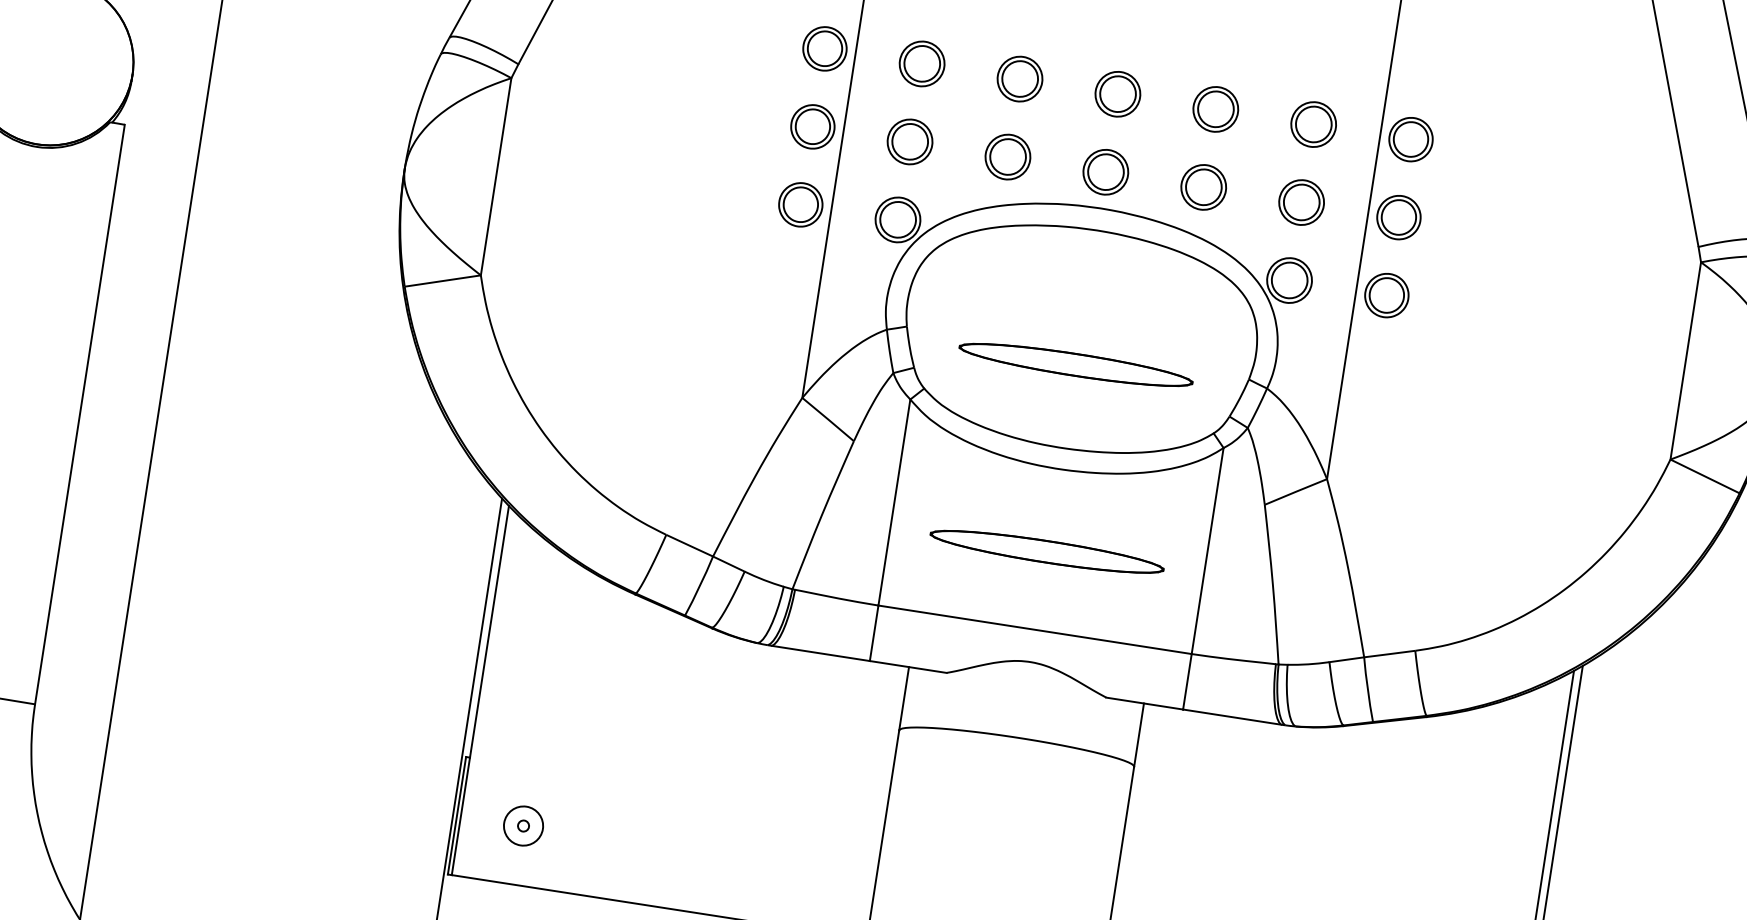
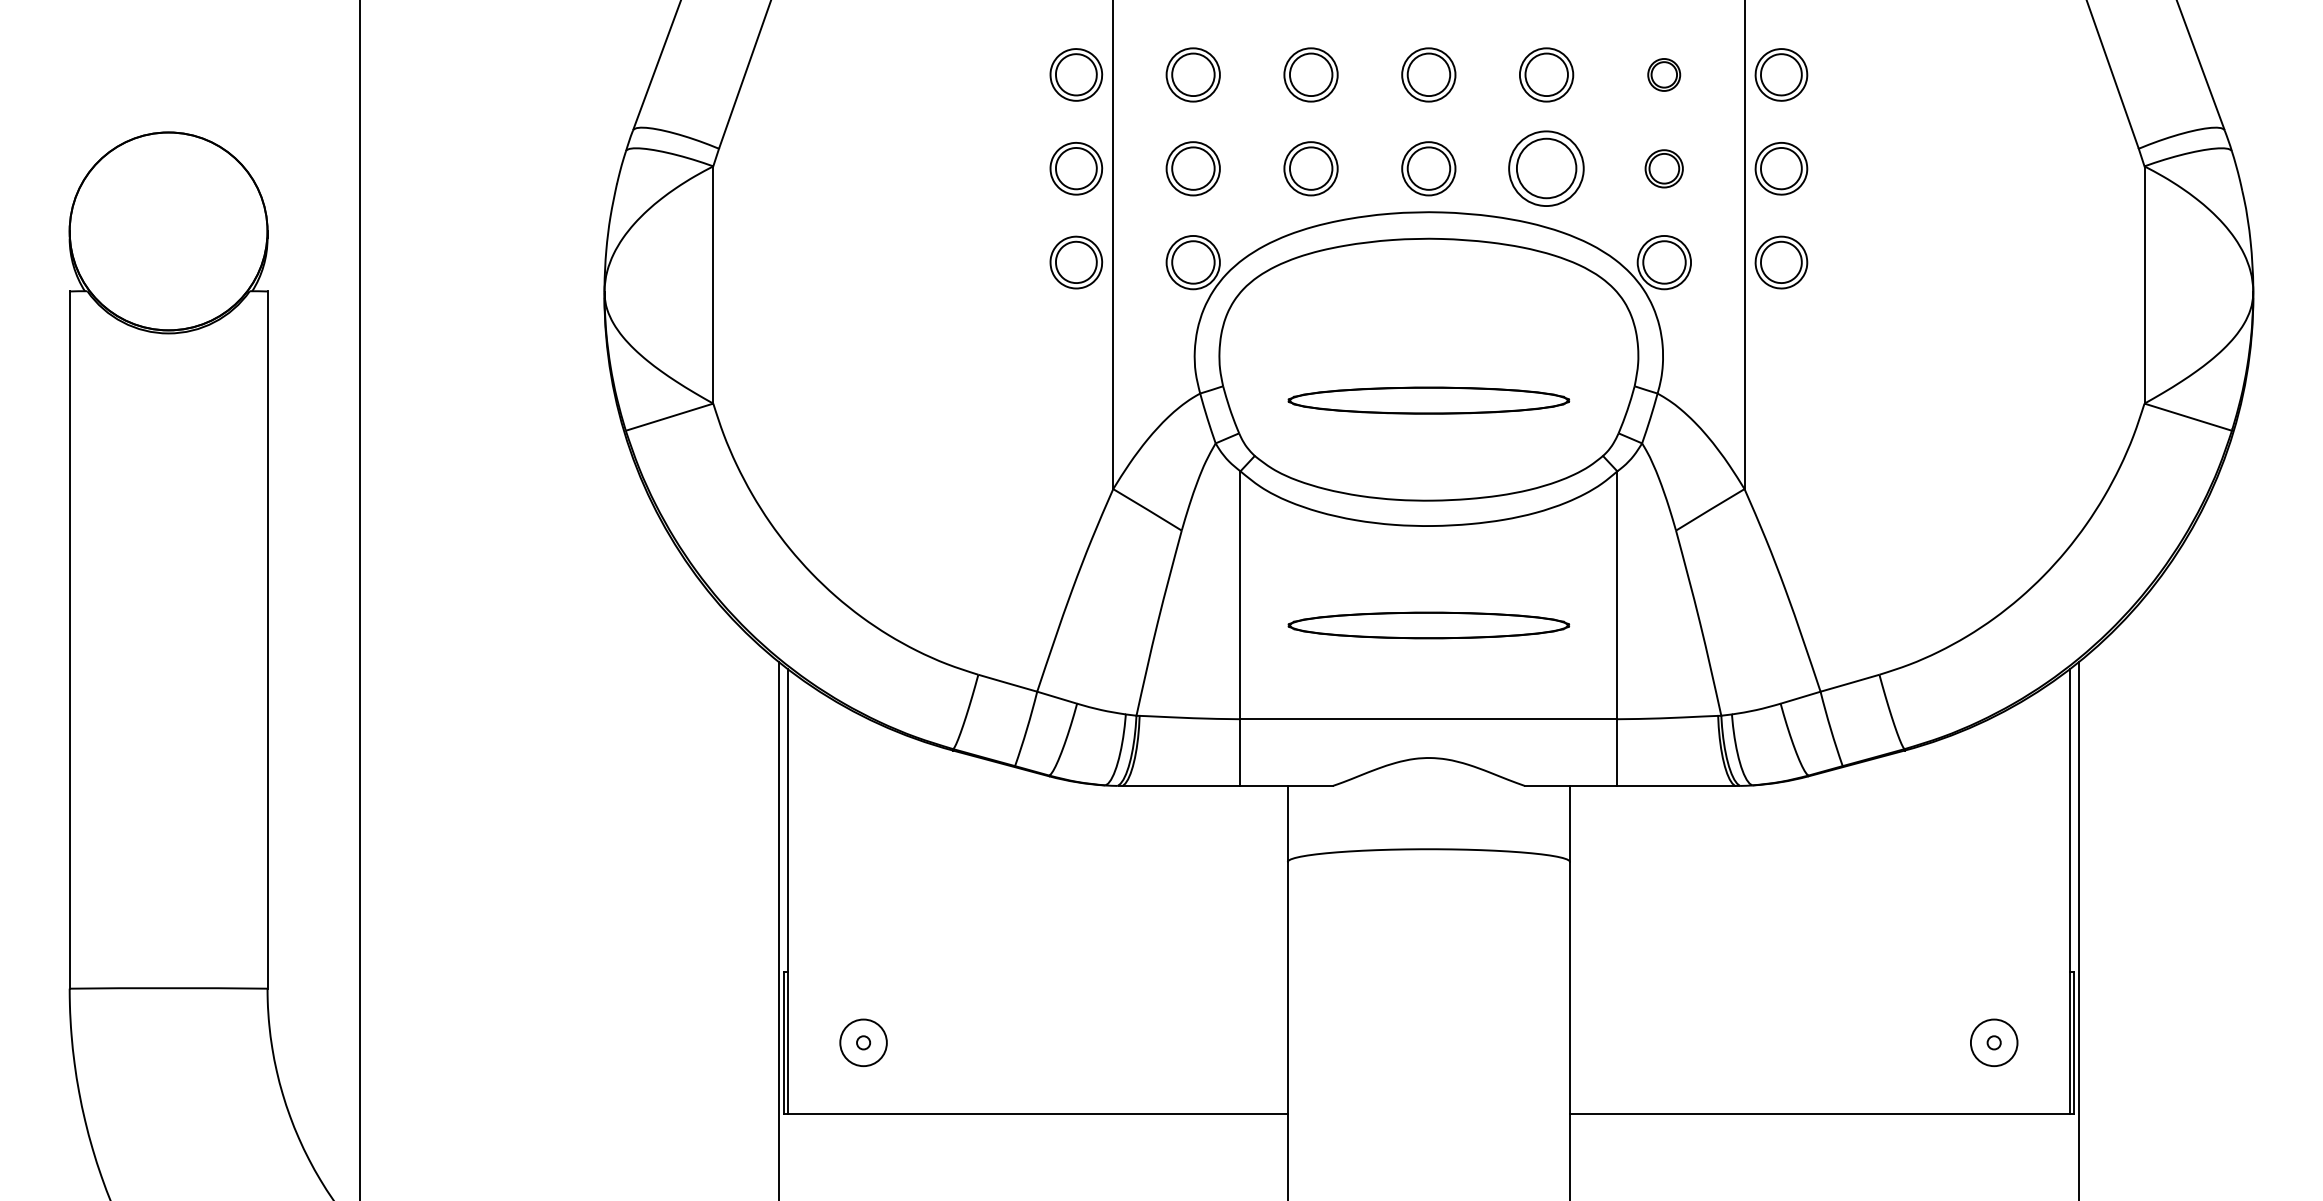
part: (1313, 124) -> (1663, 74), size x0.6
part: (1203, 187) -> (1546, 168), size x1.4
part: (1300, 202) -> (1663, 168), size x0.7

